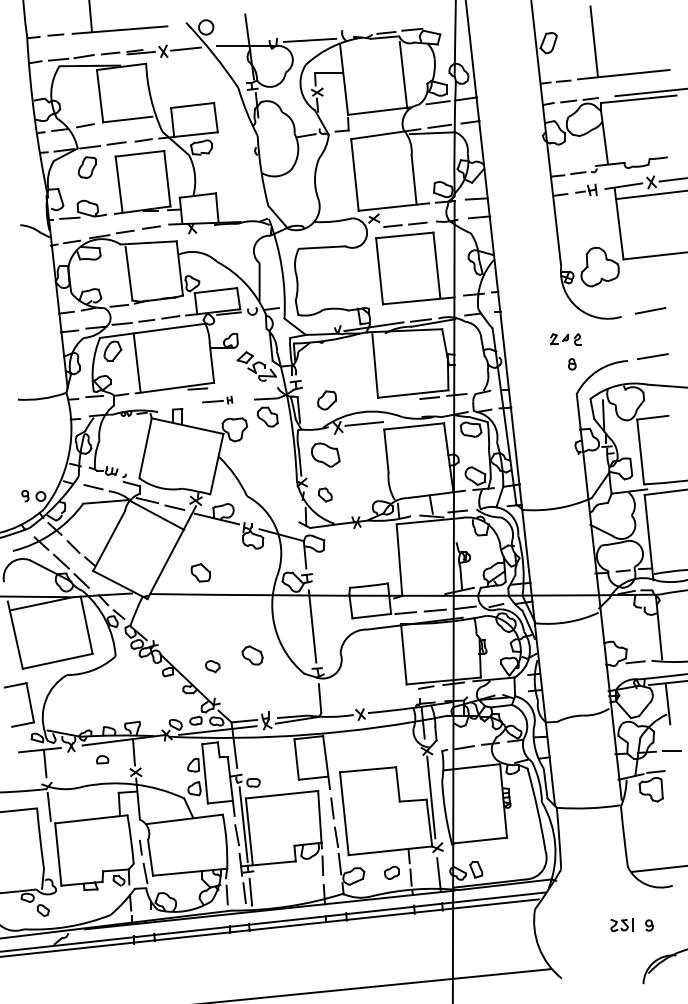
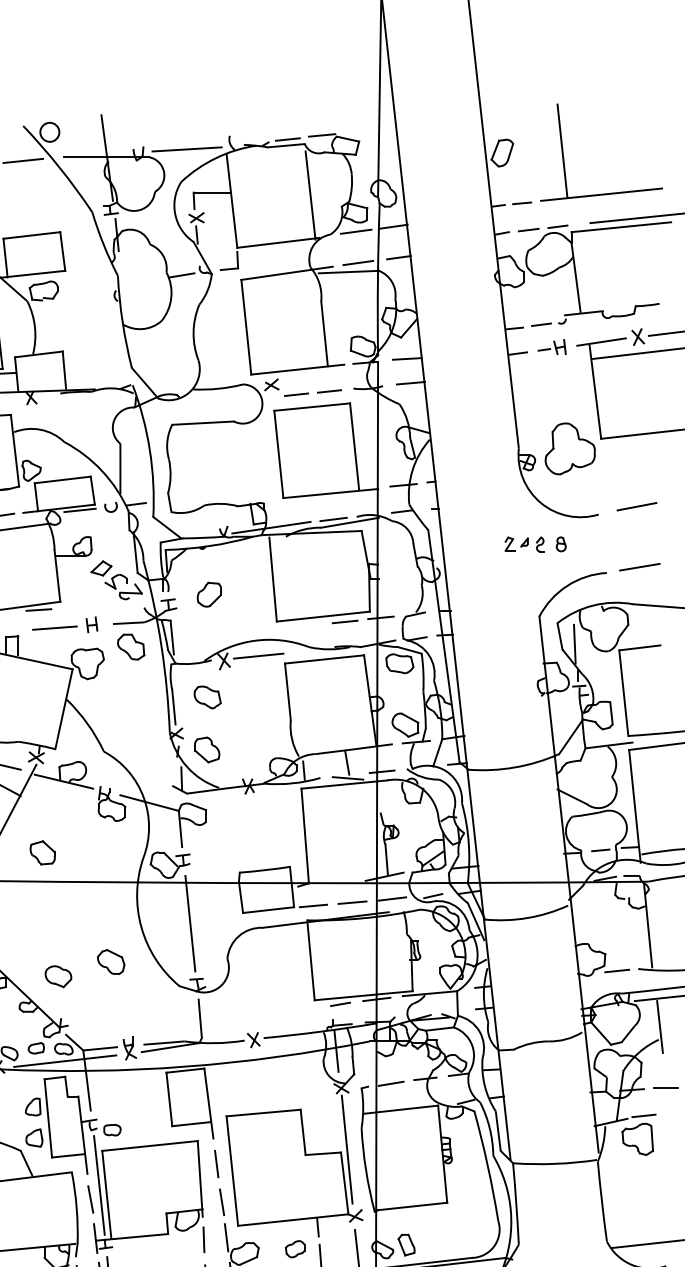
part: (572, 364) -> (561, 544), moved
part: (217, 399) -> (64, 623), size x1.67
part: (326, 400) -> (208, 594), moved
part: (325, 455) -> (207, 697), size x0.71
part: (325, 494) -> (207, 749), size x1.43
part: (212, 666) -> (58, 976), size x1.43

